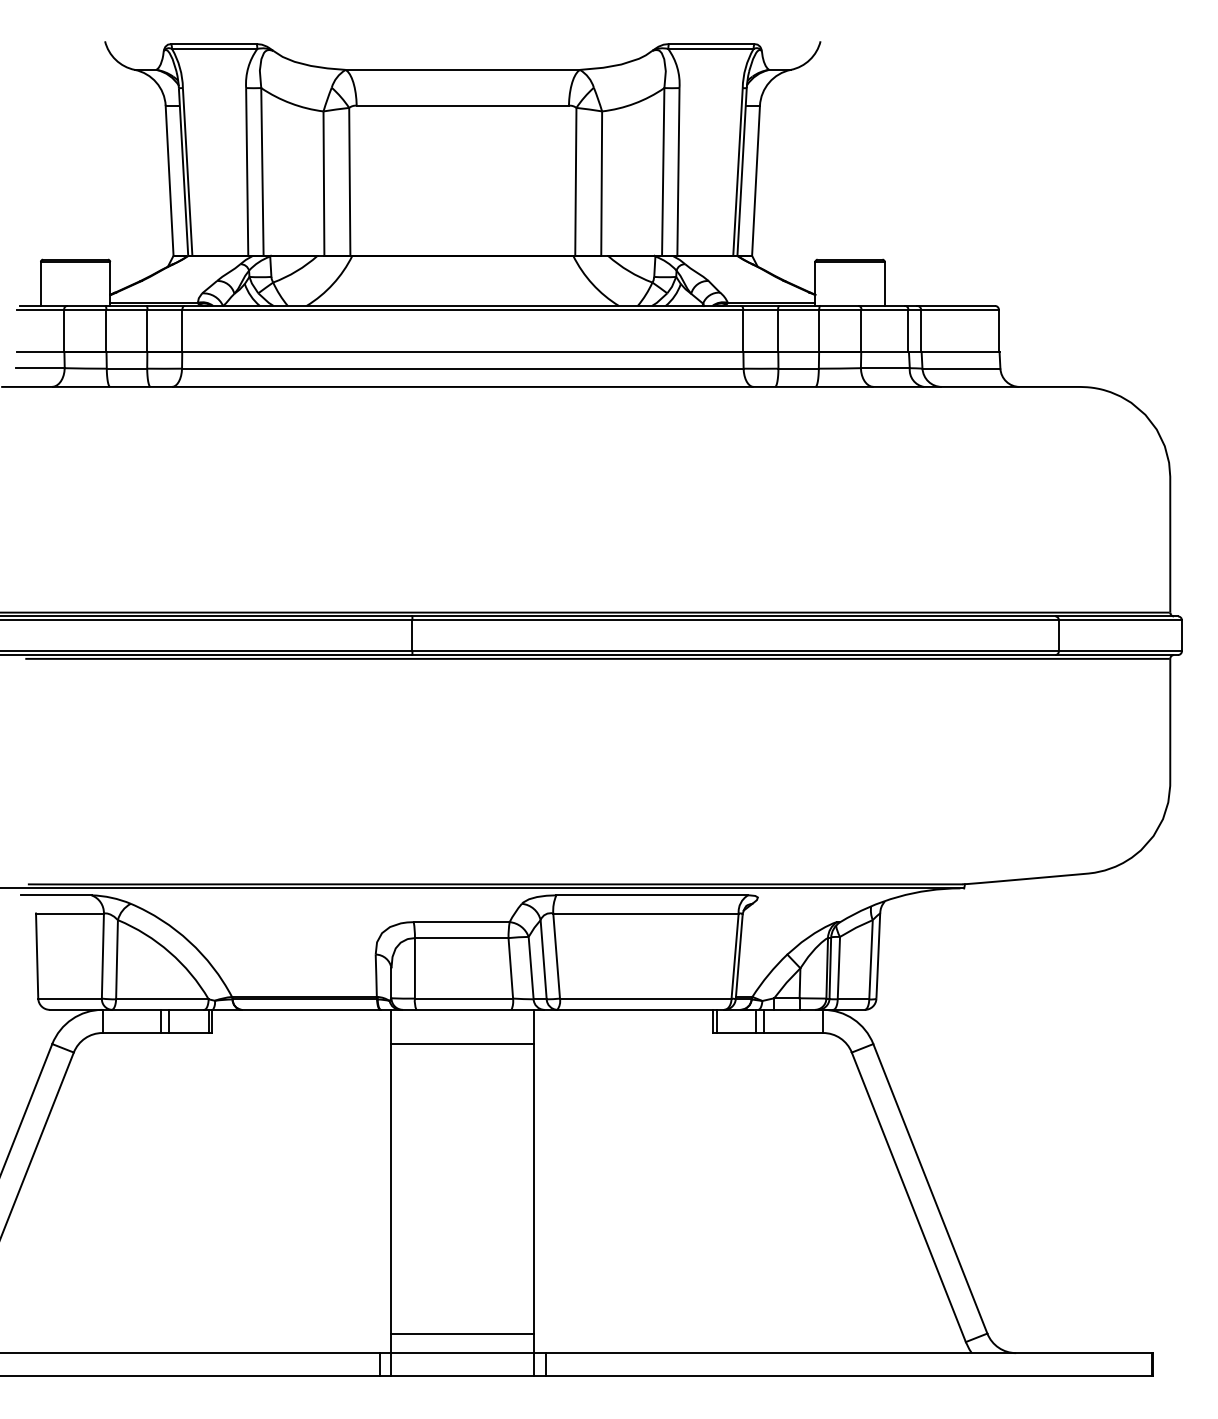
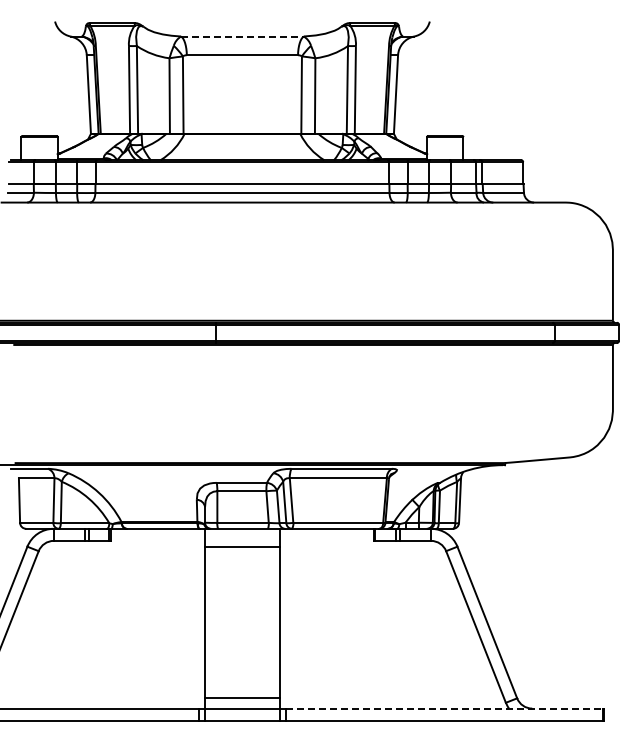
line: (462, 69) -> (242, 36), solid -> dashed
line: (848, 1352) -> (444, 708), solid -> dashed

